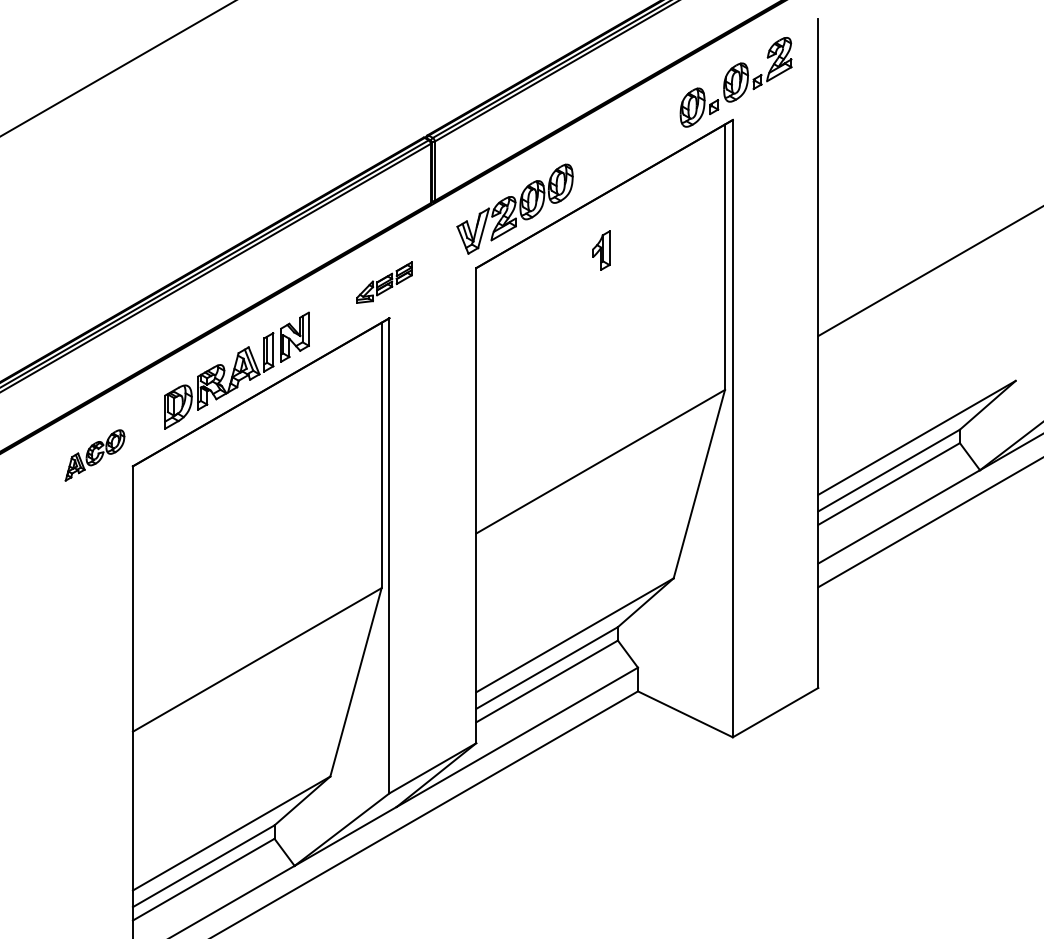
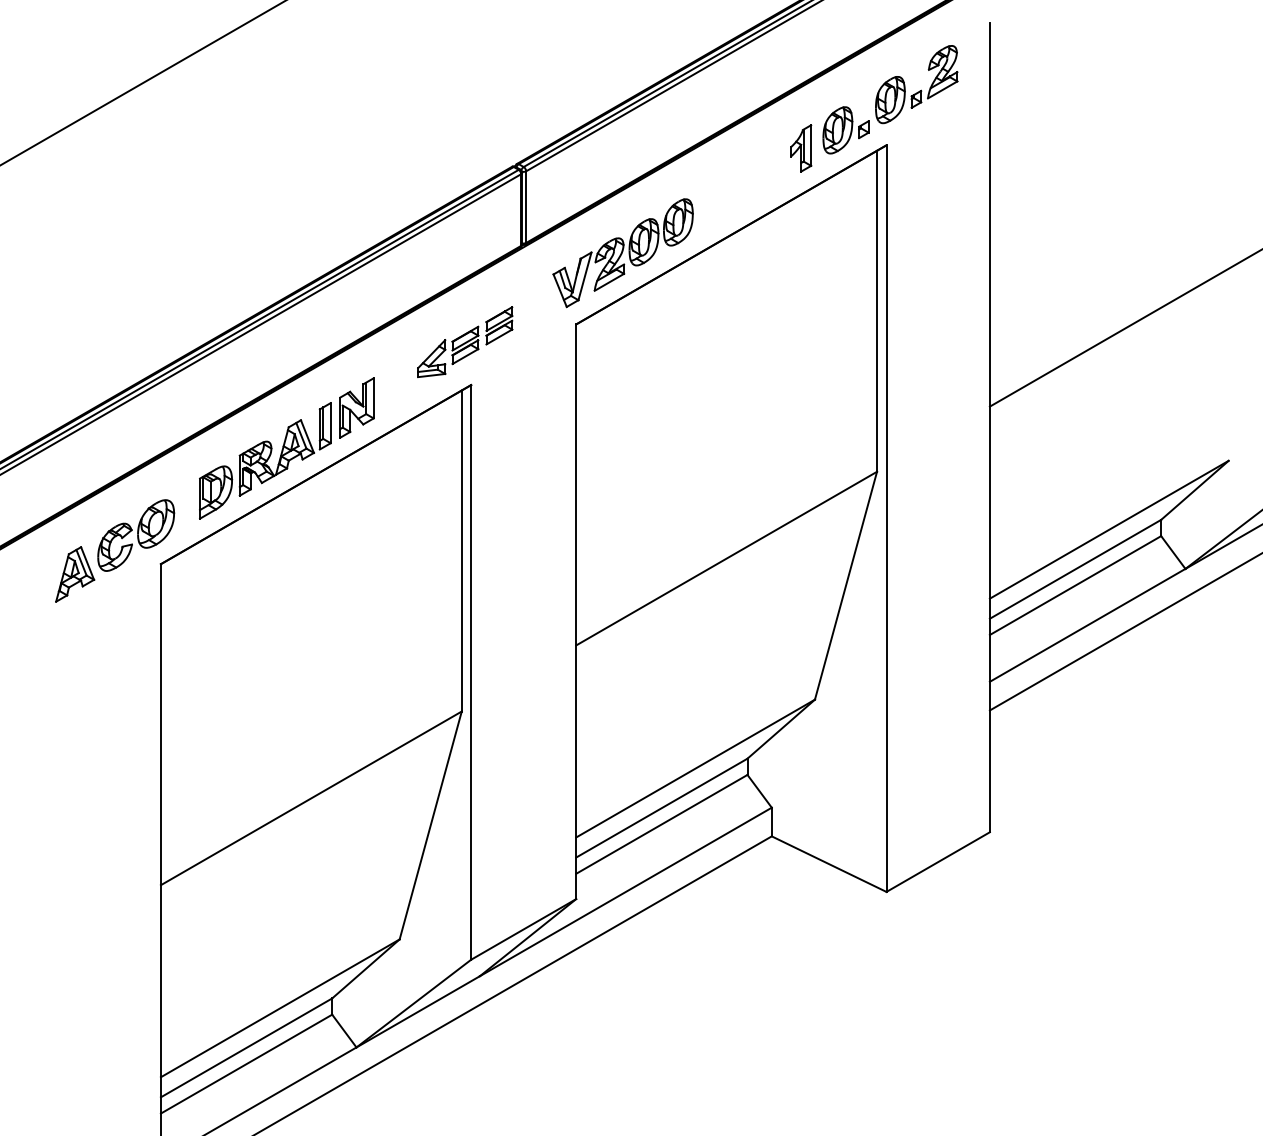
part: (601, 250) -> (801, 148), moved
part: (384, 282) -> (465, 341), size x1.43
part: (94, 455) -> (114, 551), size x1.67

